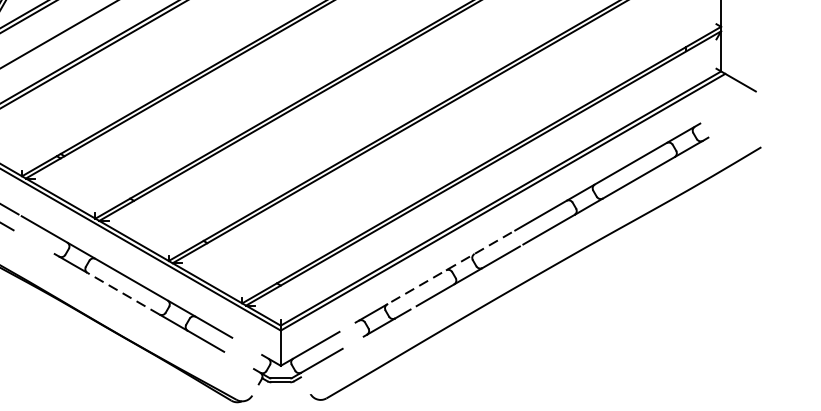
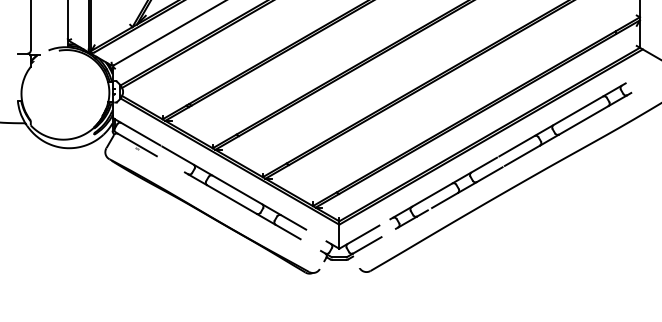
line: (449, 268) -> (454, 182), dashed -> solid
line: (122, 293) -> (231, 199), dashed -> solid

